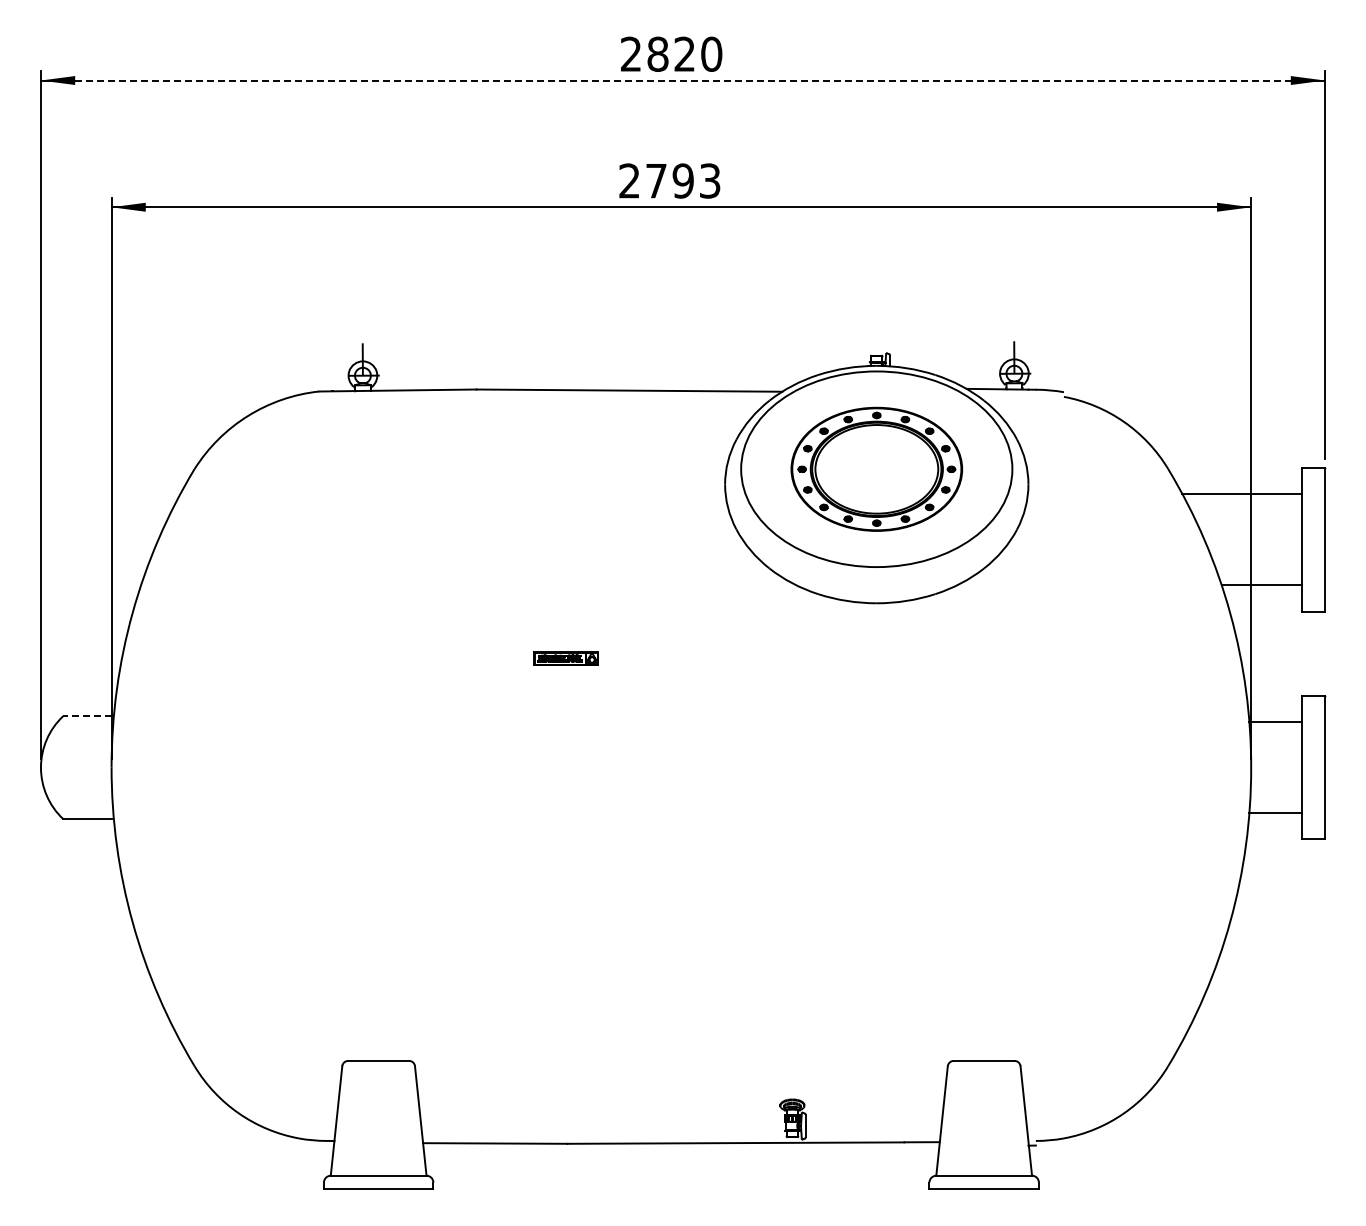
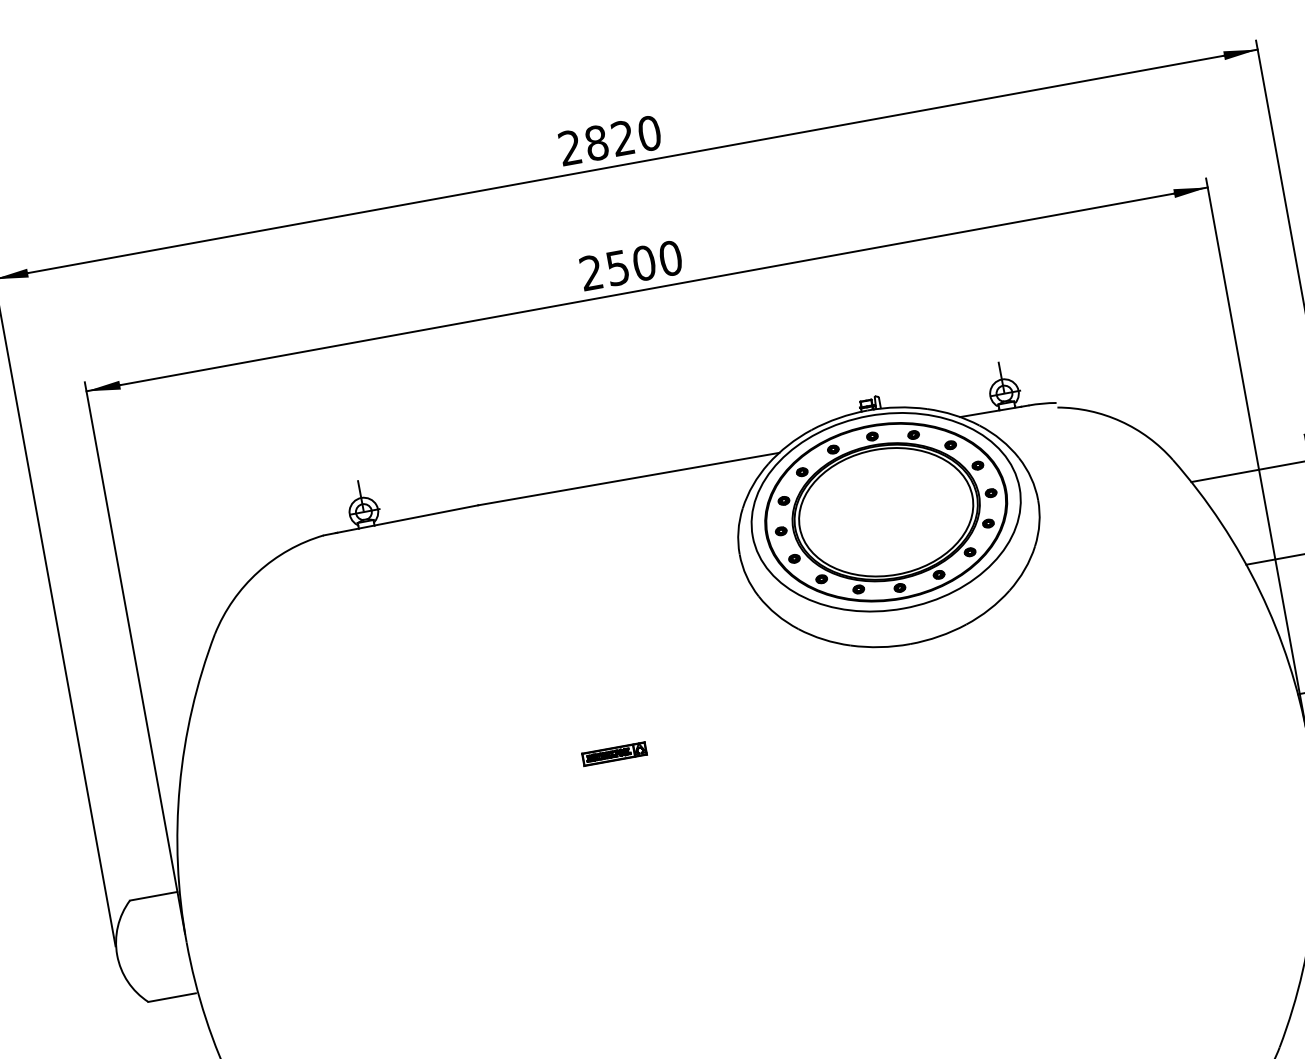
line: (683, 80) -> (626, 164), dashed -> solid
text: (683, 180) -> (644, 262), 2793 -> 2500
part: (876, 469) -> (885, 512), size x1.43
line: (86, 716) -> (152, 896), dashed -> solid

